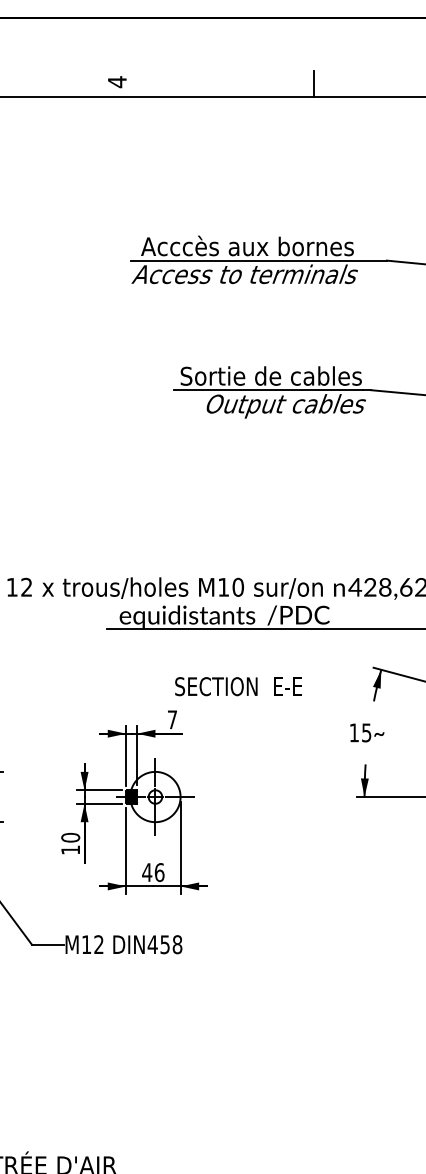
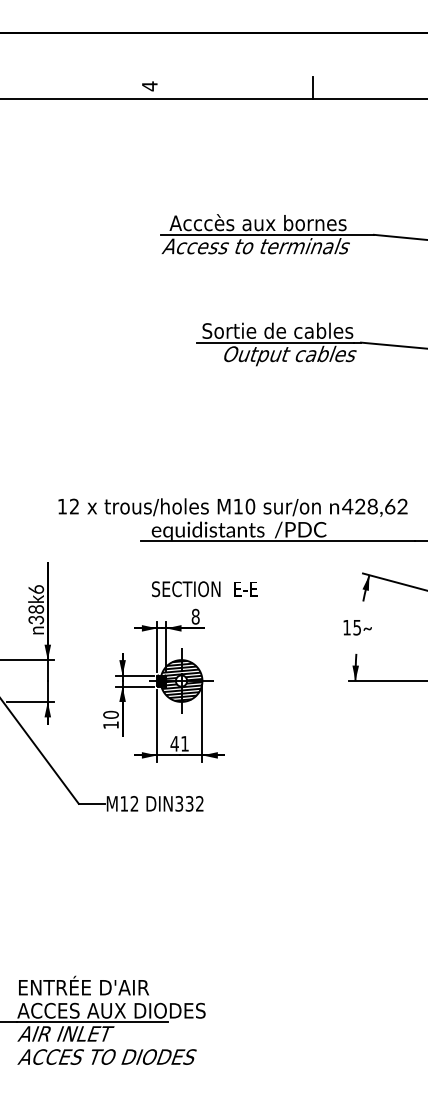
text: (238, 686) -> (204, 589), moved
text: (172, 719) -> (195, 616), 7 -> 8
hatch: (156, 796) -> (182, 680), added
text: (160, 872) -> (185, 743), 46 -> 41
text: (165, 944) -> (189, 803), DIN458 -> DIN332

